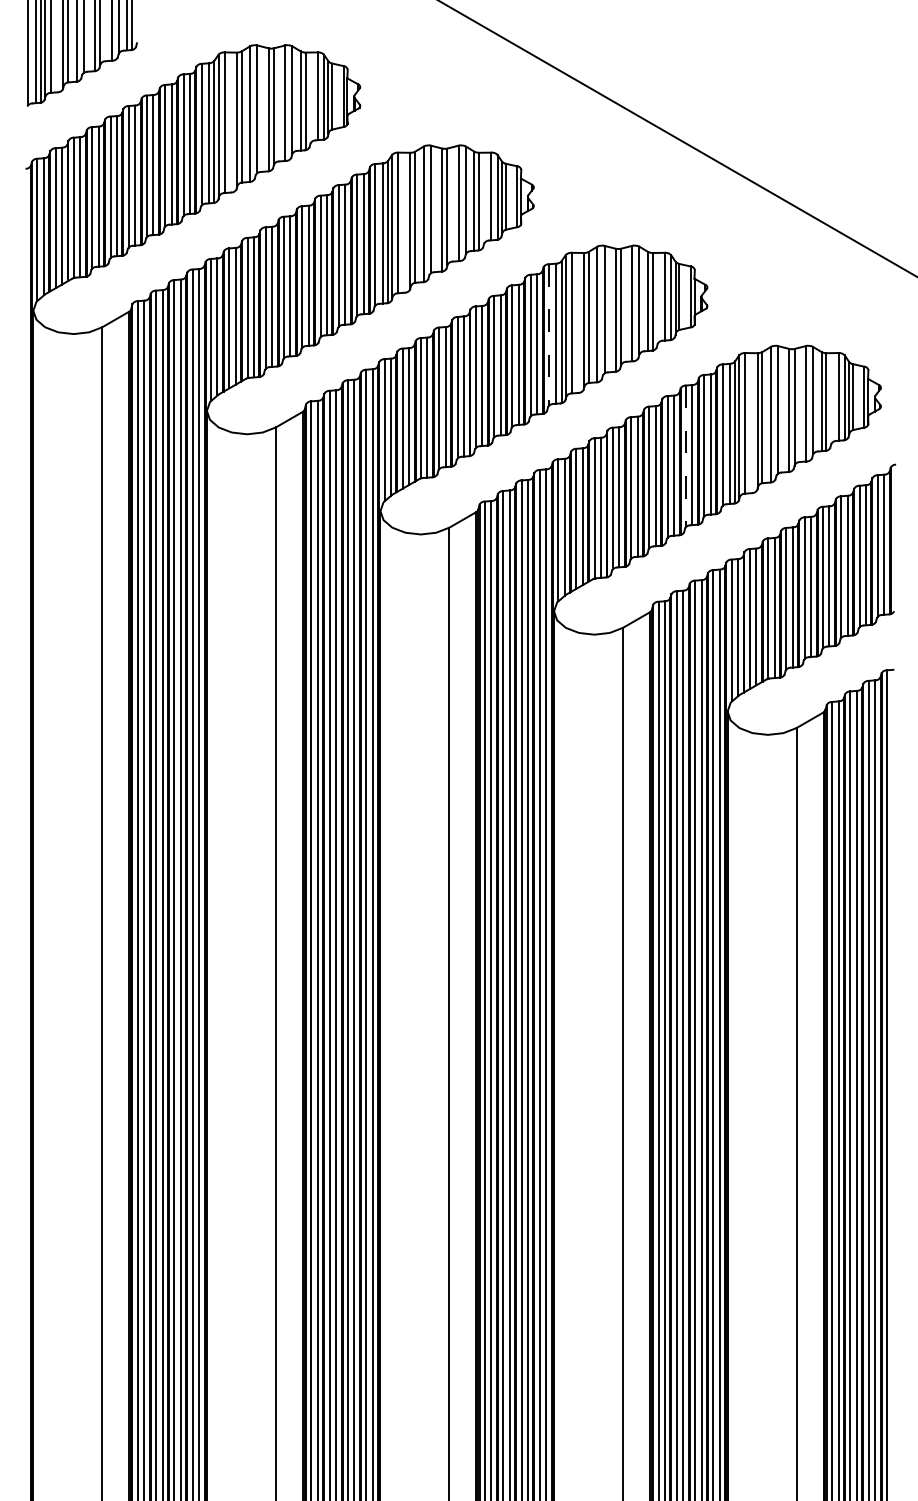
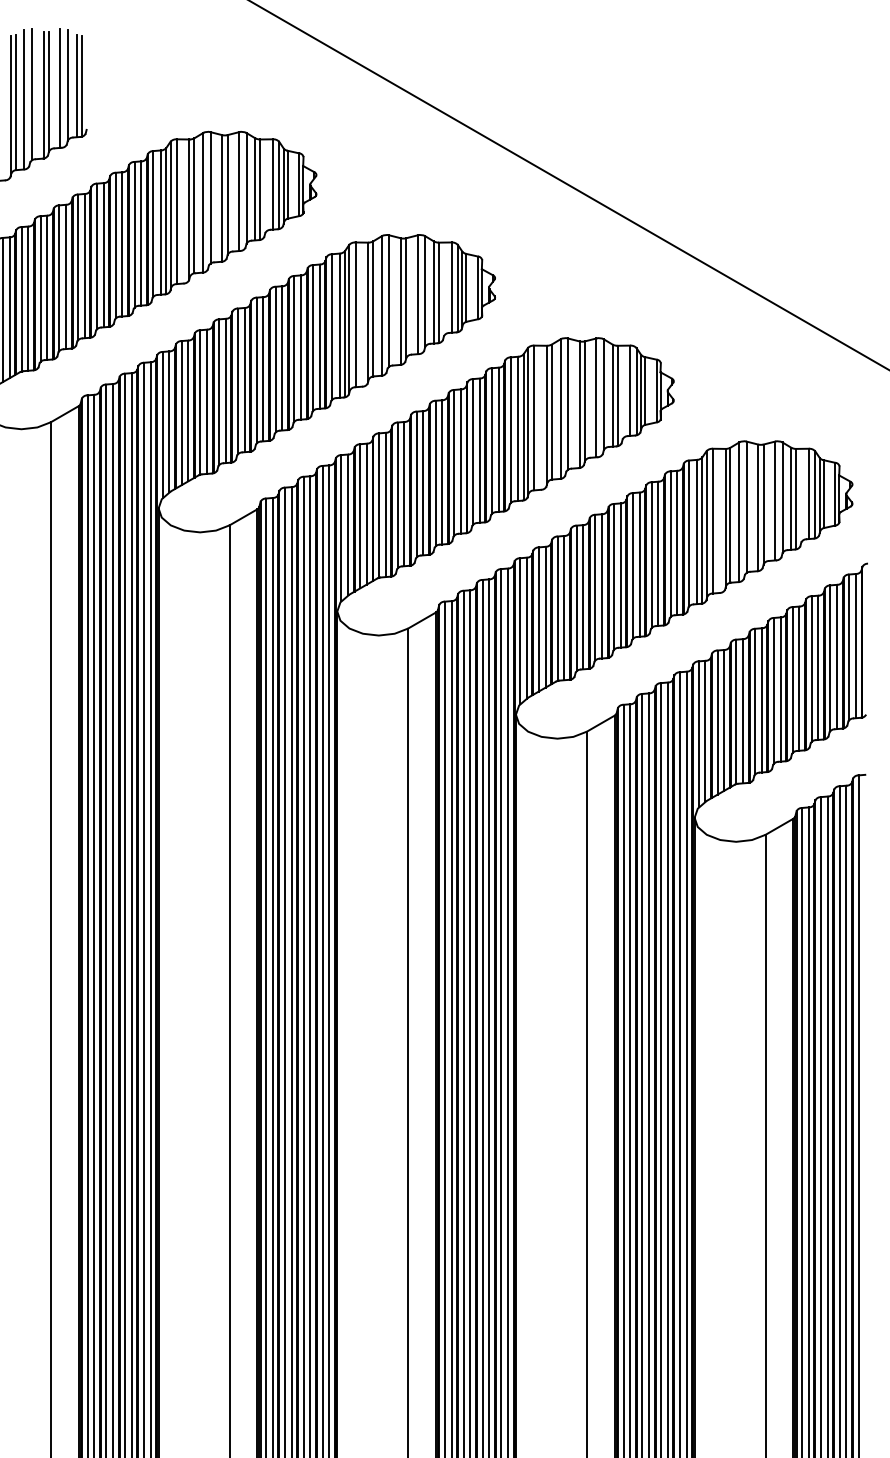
line: (548, 334) -> (510, 429), dashed -> solid
line: (685, 456) -> (651, 555), dashed -> solid

